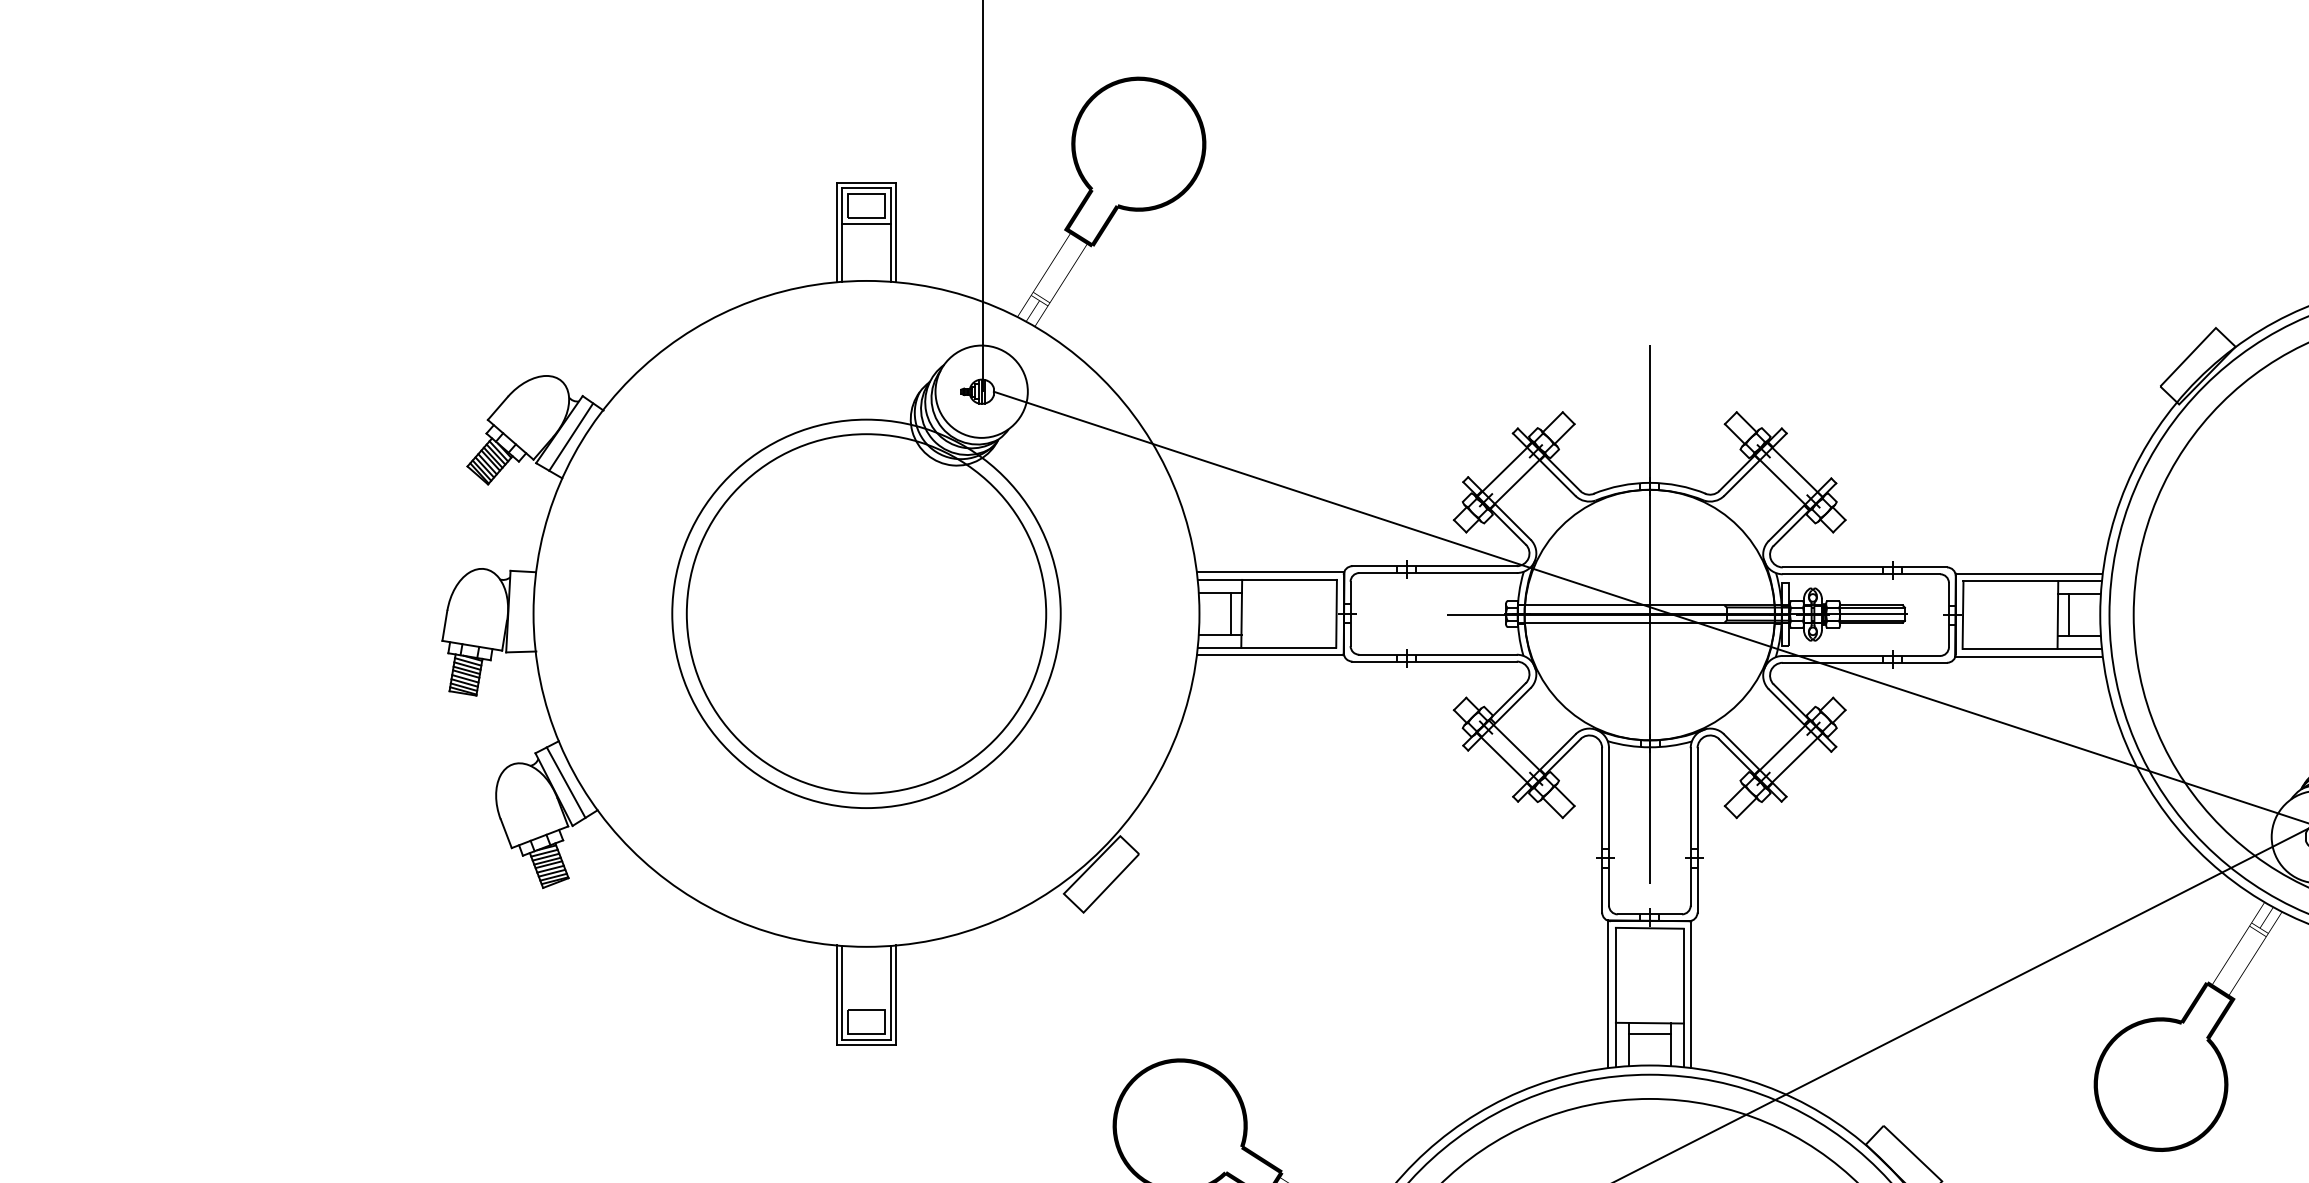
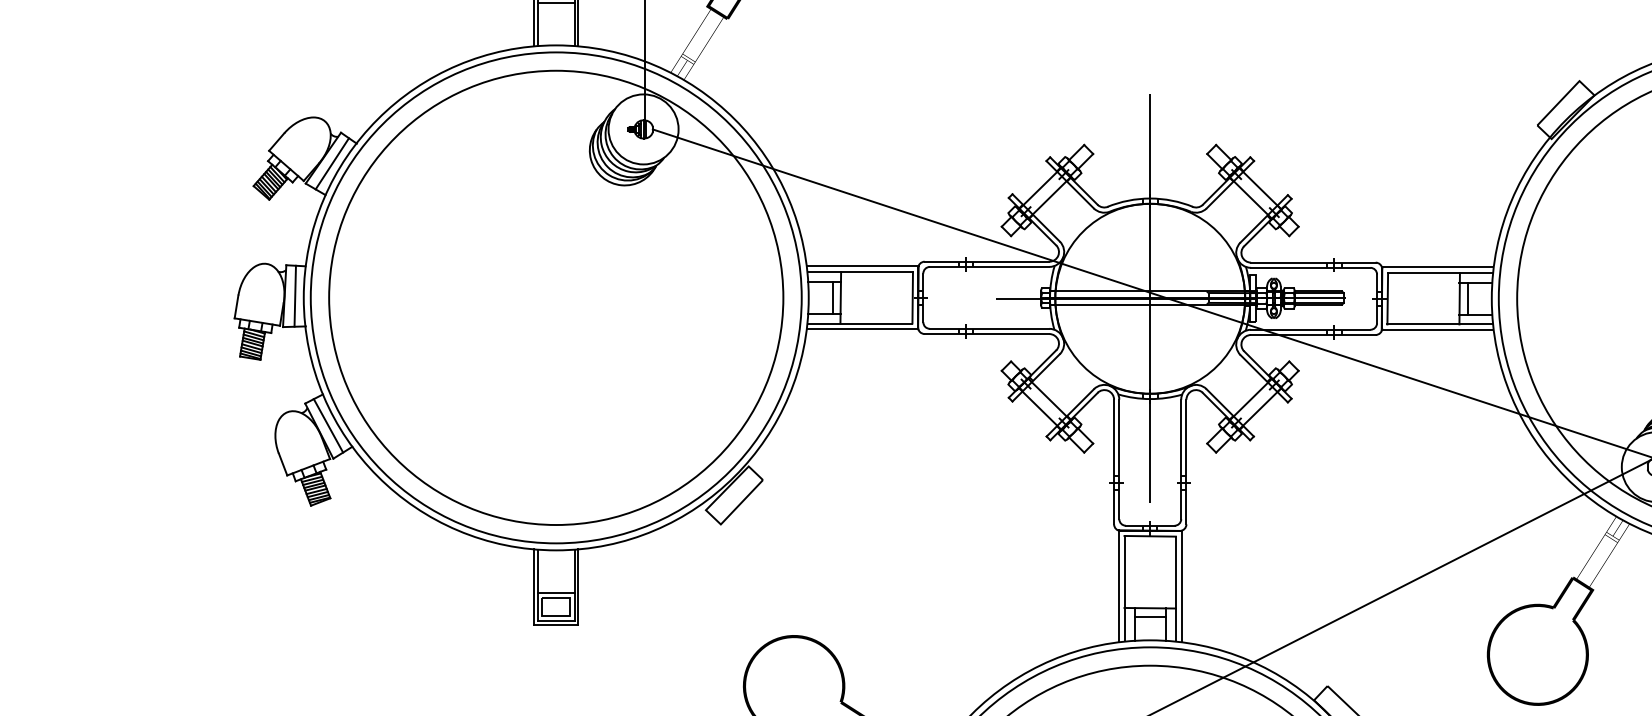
line: (522, 611) -> (295, 296), added
circle: (866, 613) -> (556, 297), size x1.67
circle: (866, 613) -> (556, 297), size x1.67
line: (866, 1003) -> (556, 593), added

